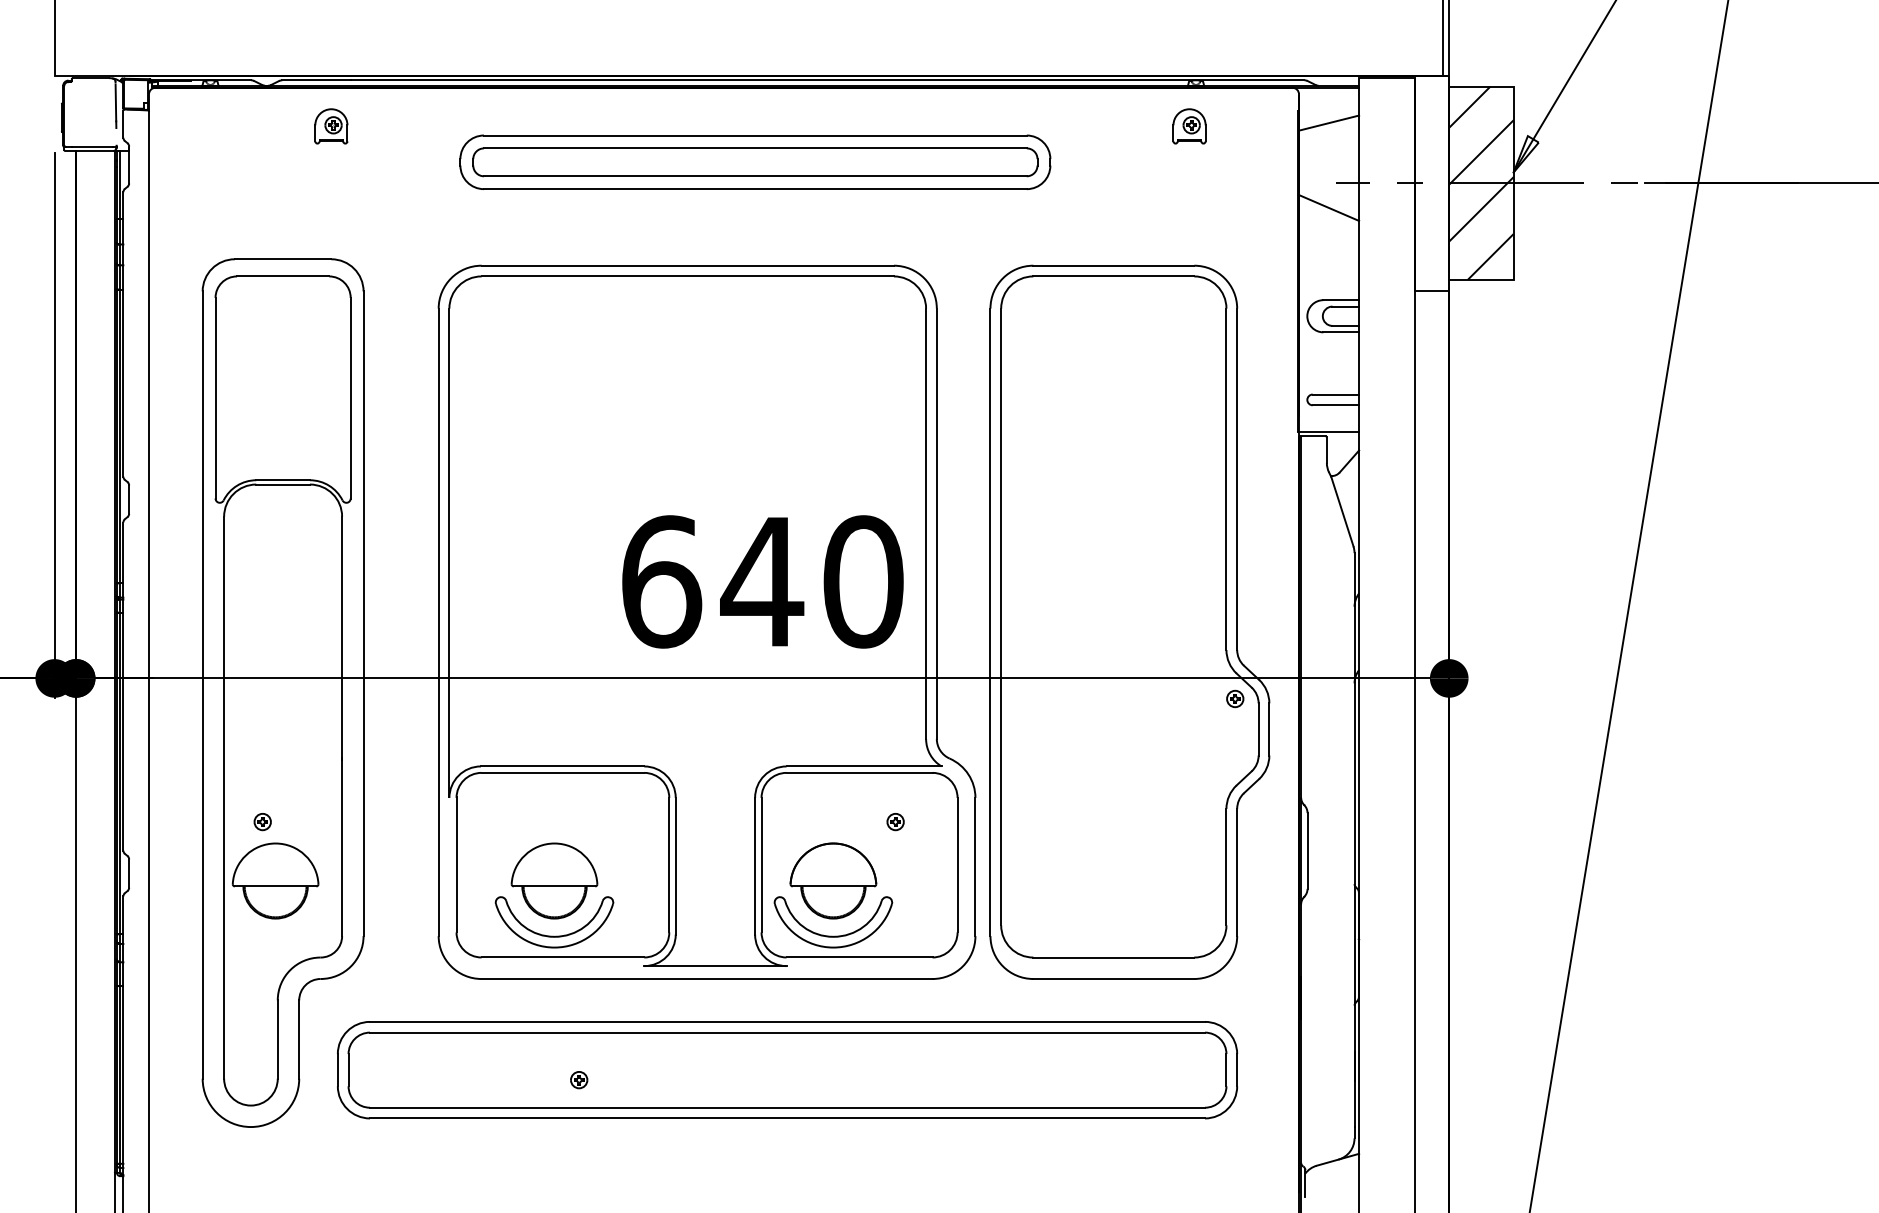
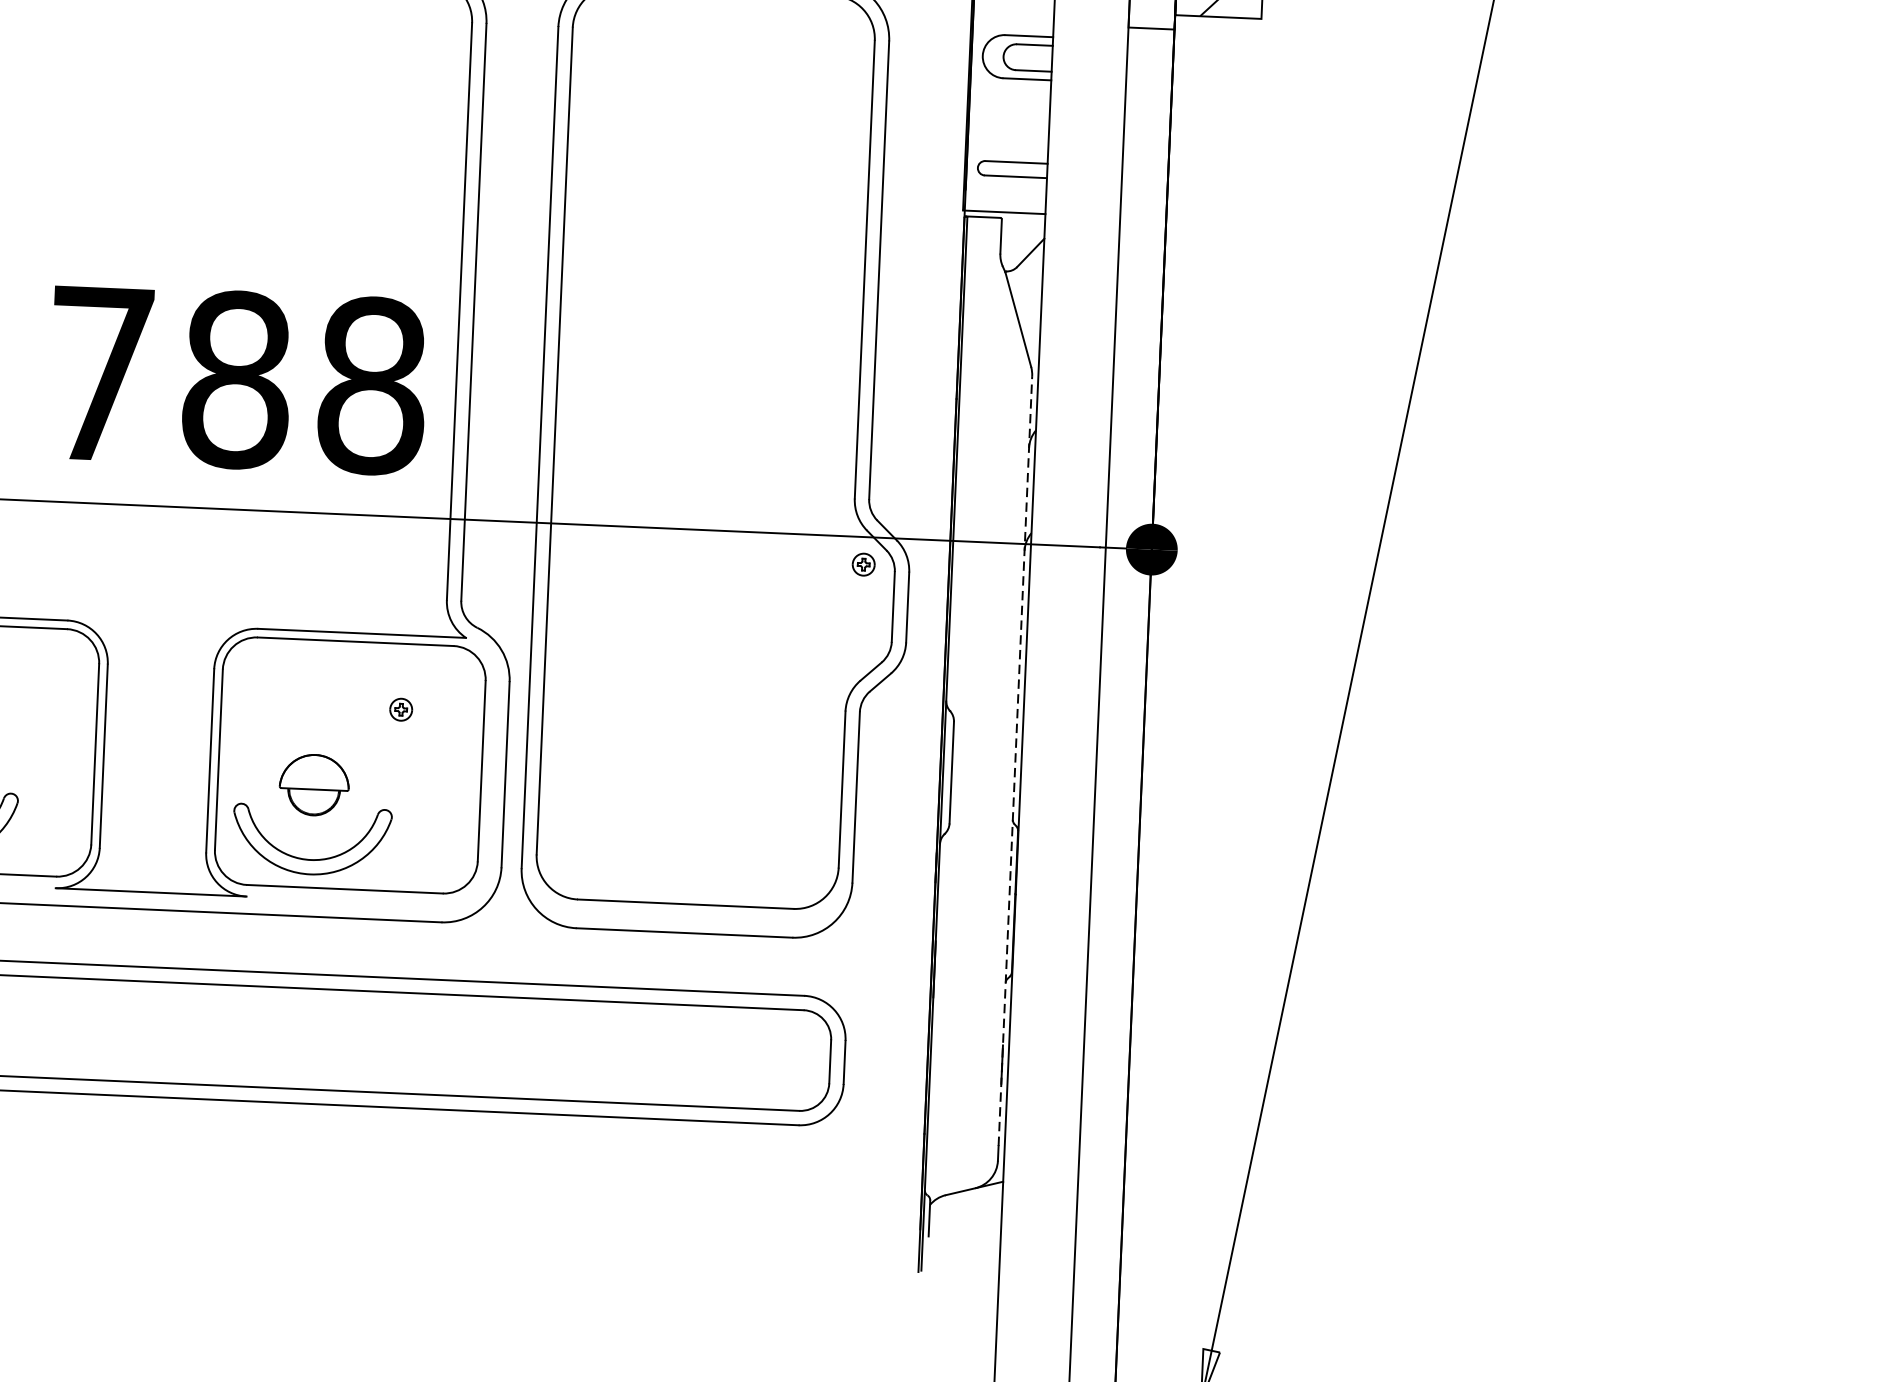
text: (762, 581) -> (236, 379), 640 -> 788
line: (1354, 839) -> (1015, 760), solid -> dashed
part: (833, 880) -> (314, 784), size x0.6

